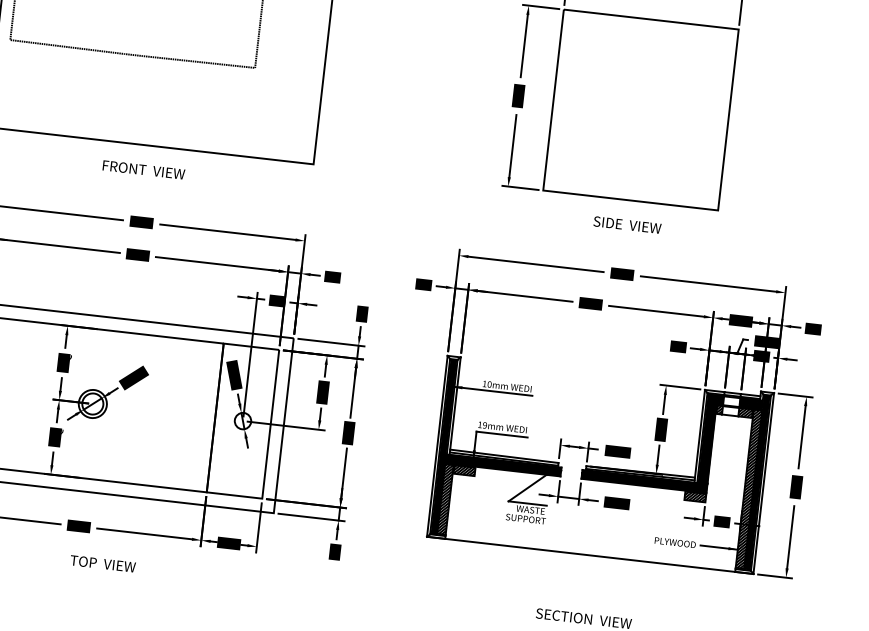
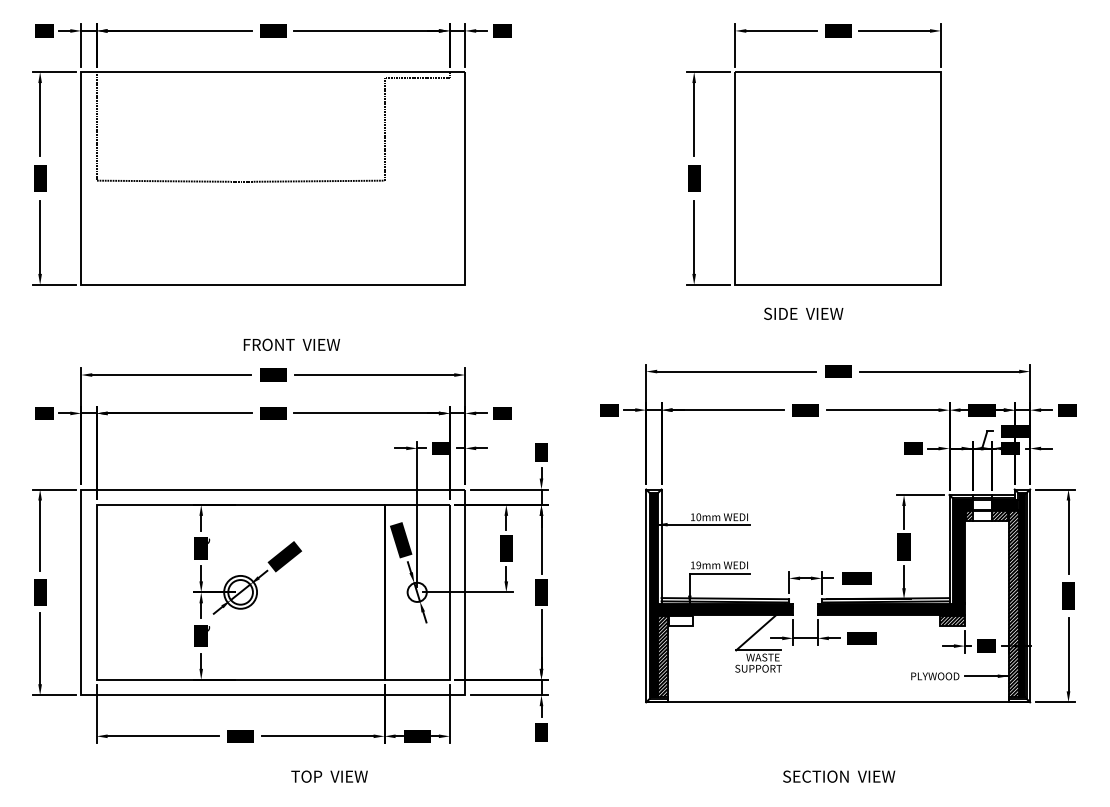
text: (143, 169) -> (291, 344), moved
text: (627, 224) -> (803, 313), moved
hatch: (464, 470) -> (680, 620), removed
text: (102, 563) -> (329, 776), moved

